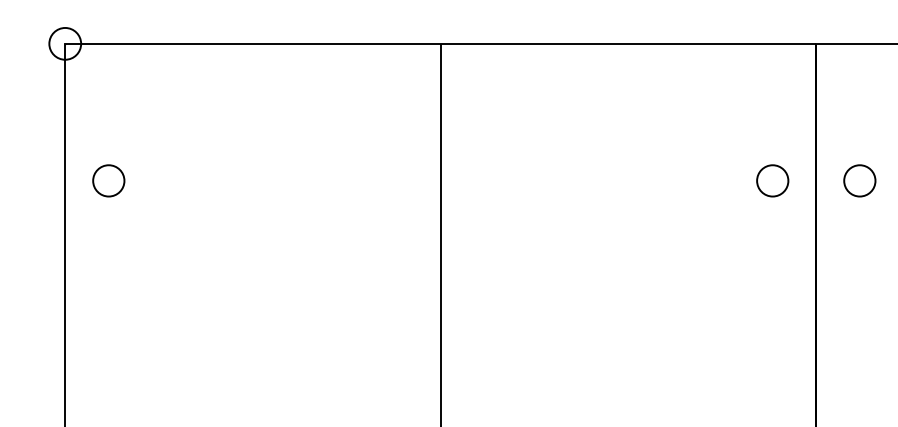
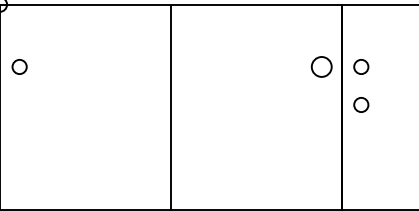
circle: (772, 179) -> (321, 66), size x1.4
circle: (860, 263) -> (361, 104), added

